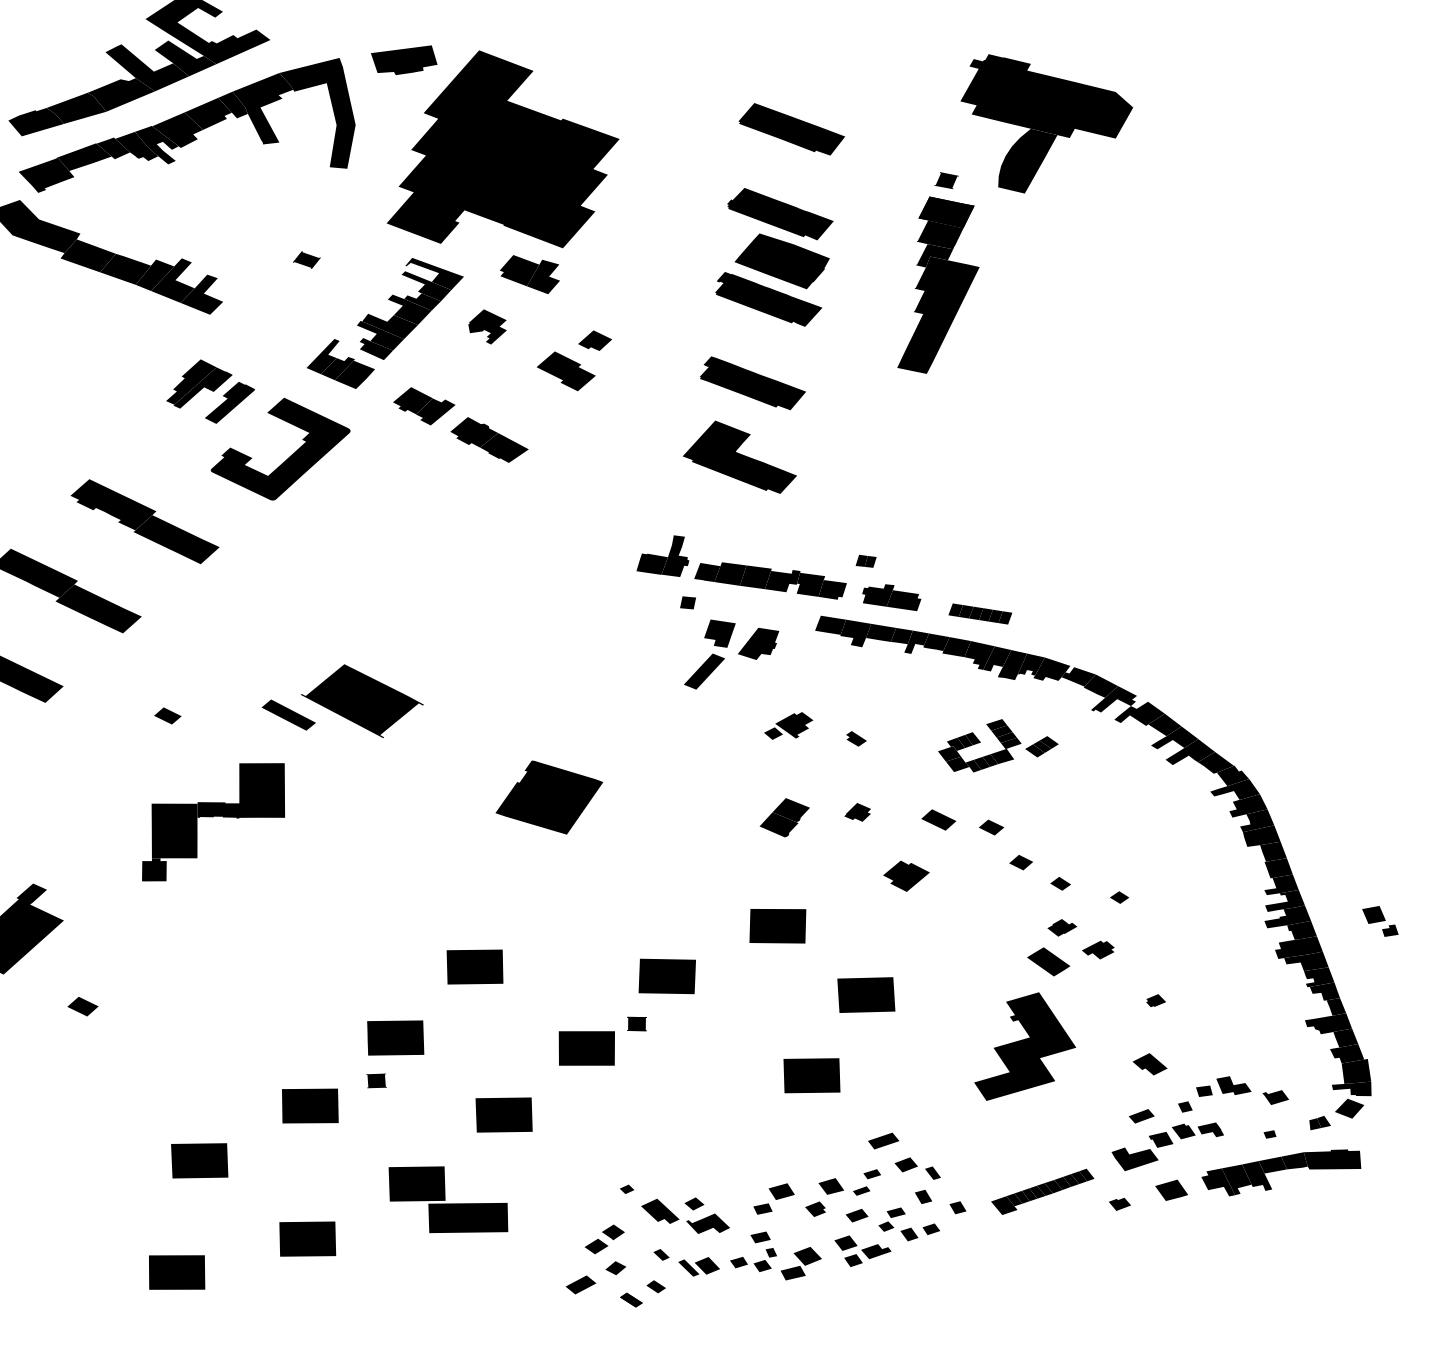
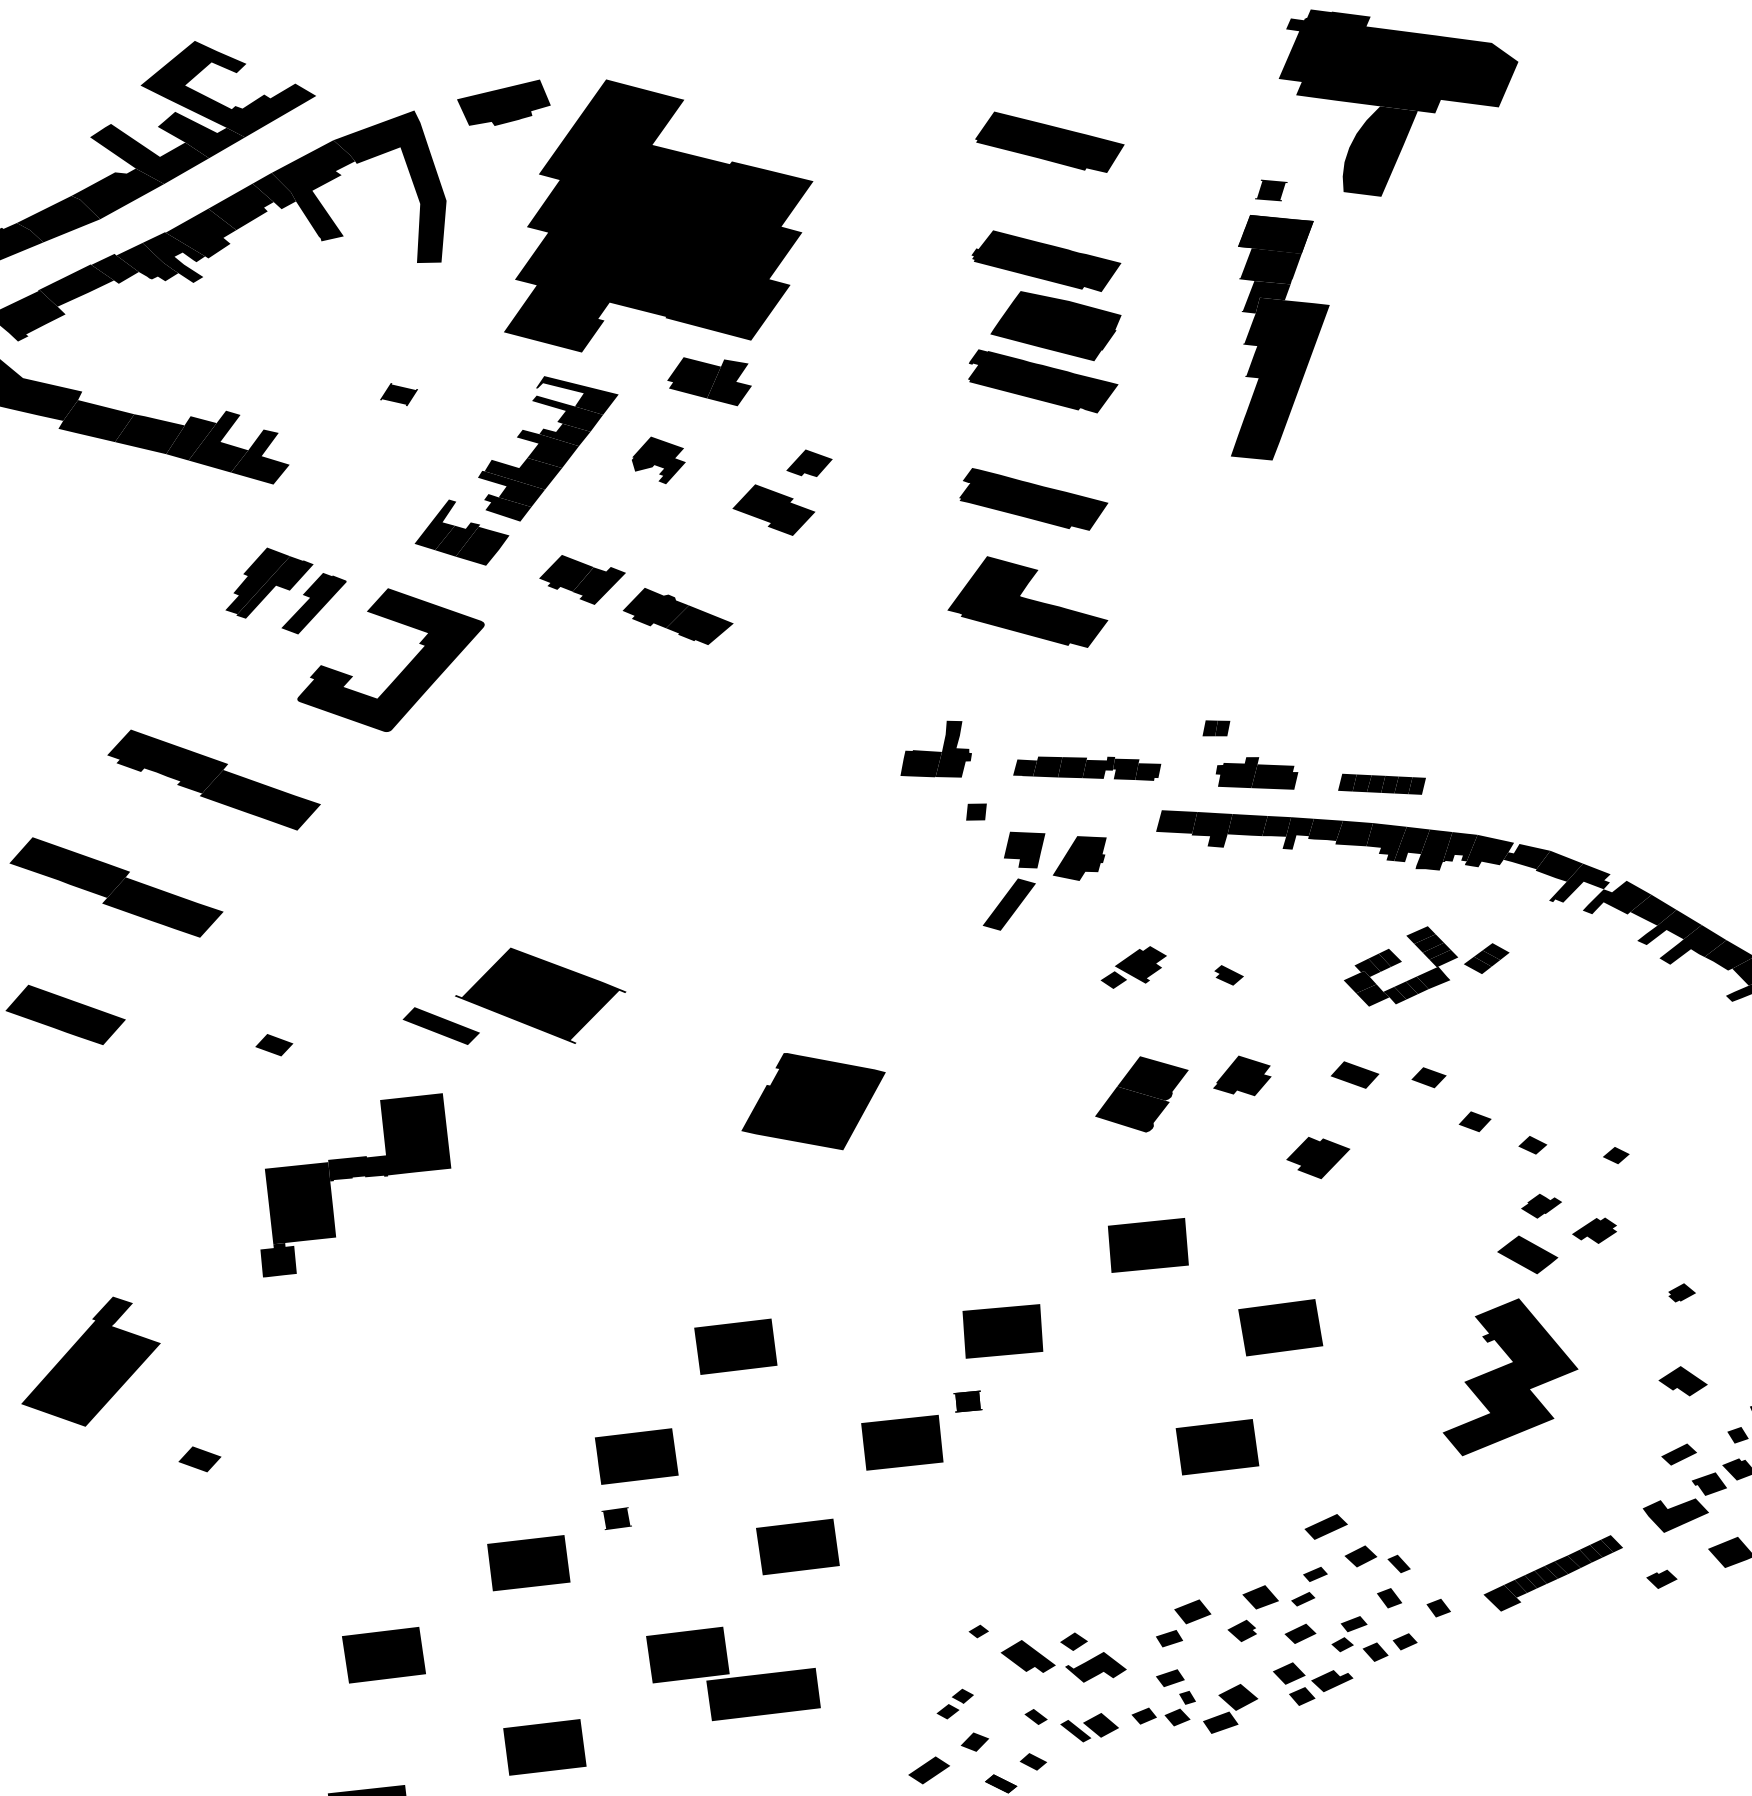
part: (770, 580) -> (1087, 768), size x0.7
part: (857, 812) -> (1241, 1076), size x1.6
part: (784, 817) -> (1141, 1094), size x1.4
part: (604, 1239) -> (954, 1704), size x0.7

